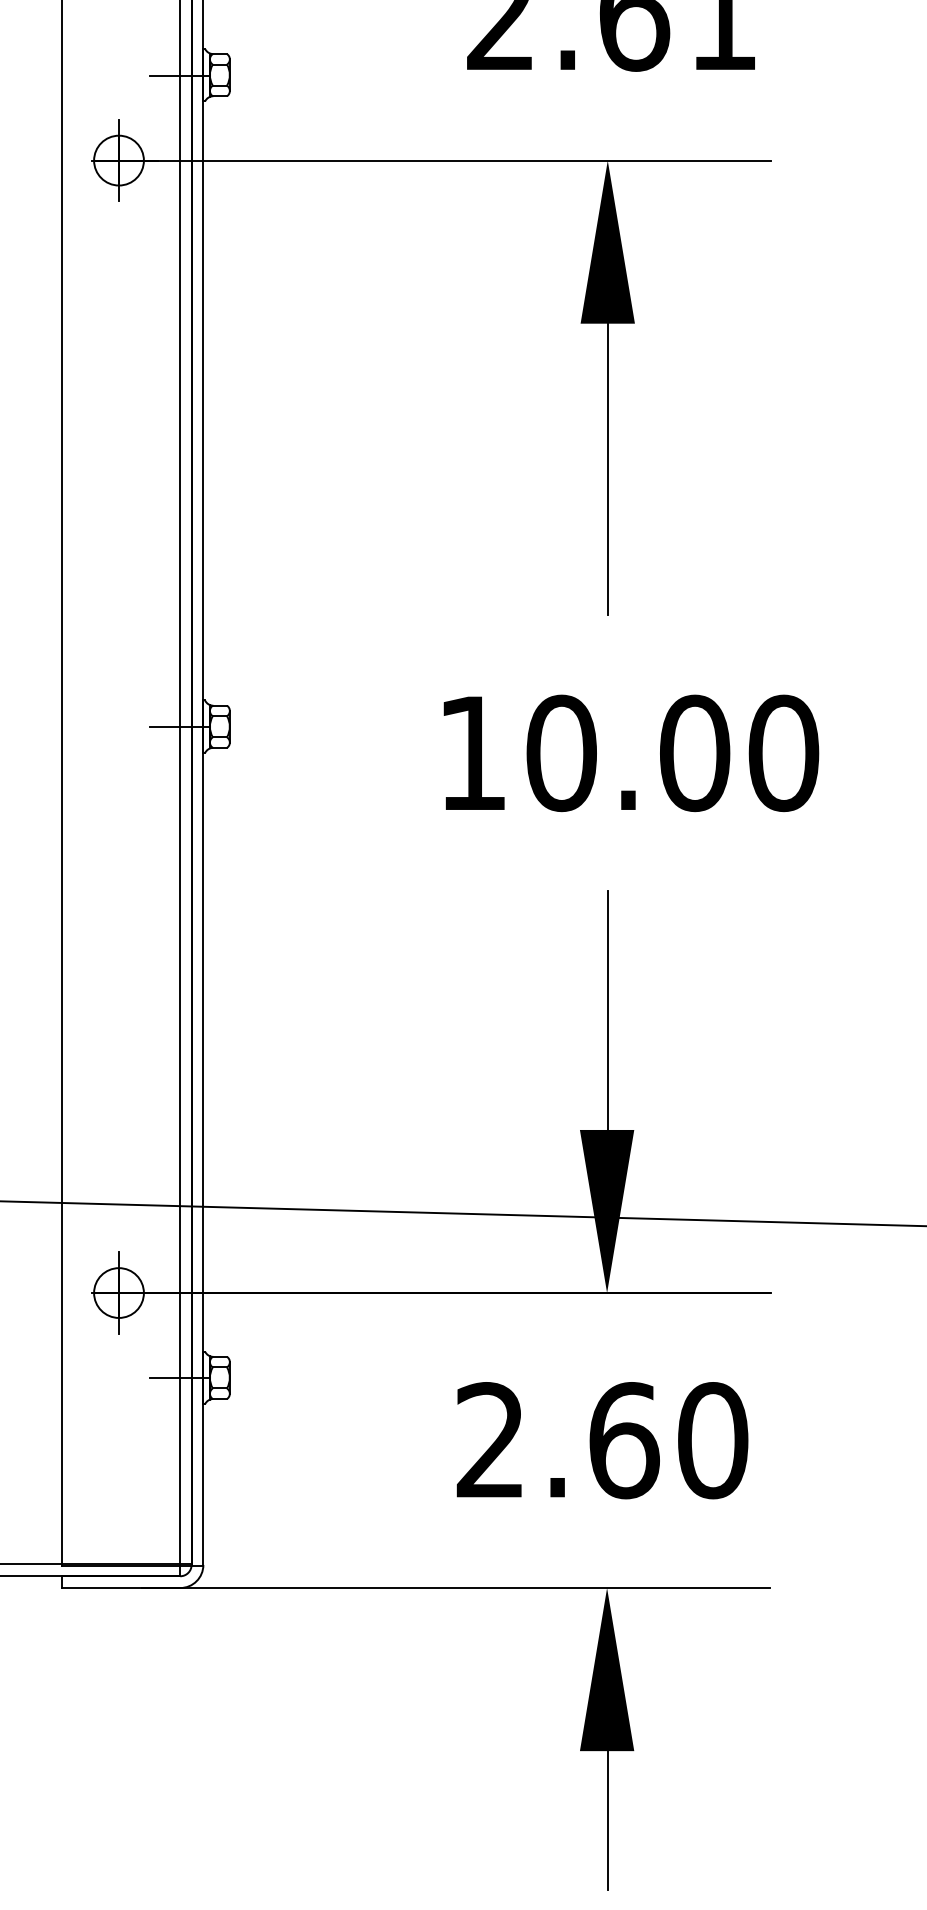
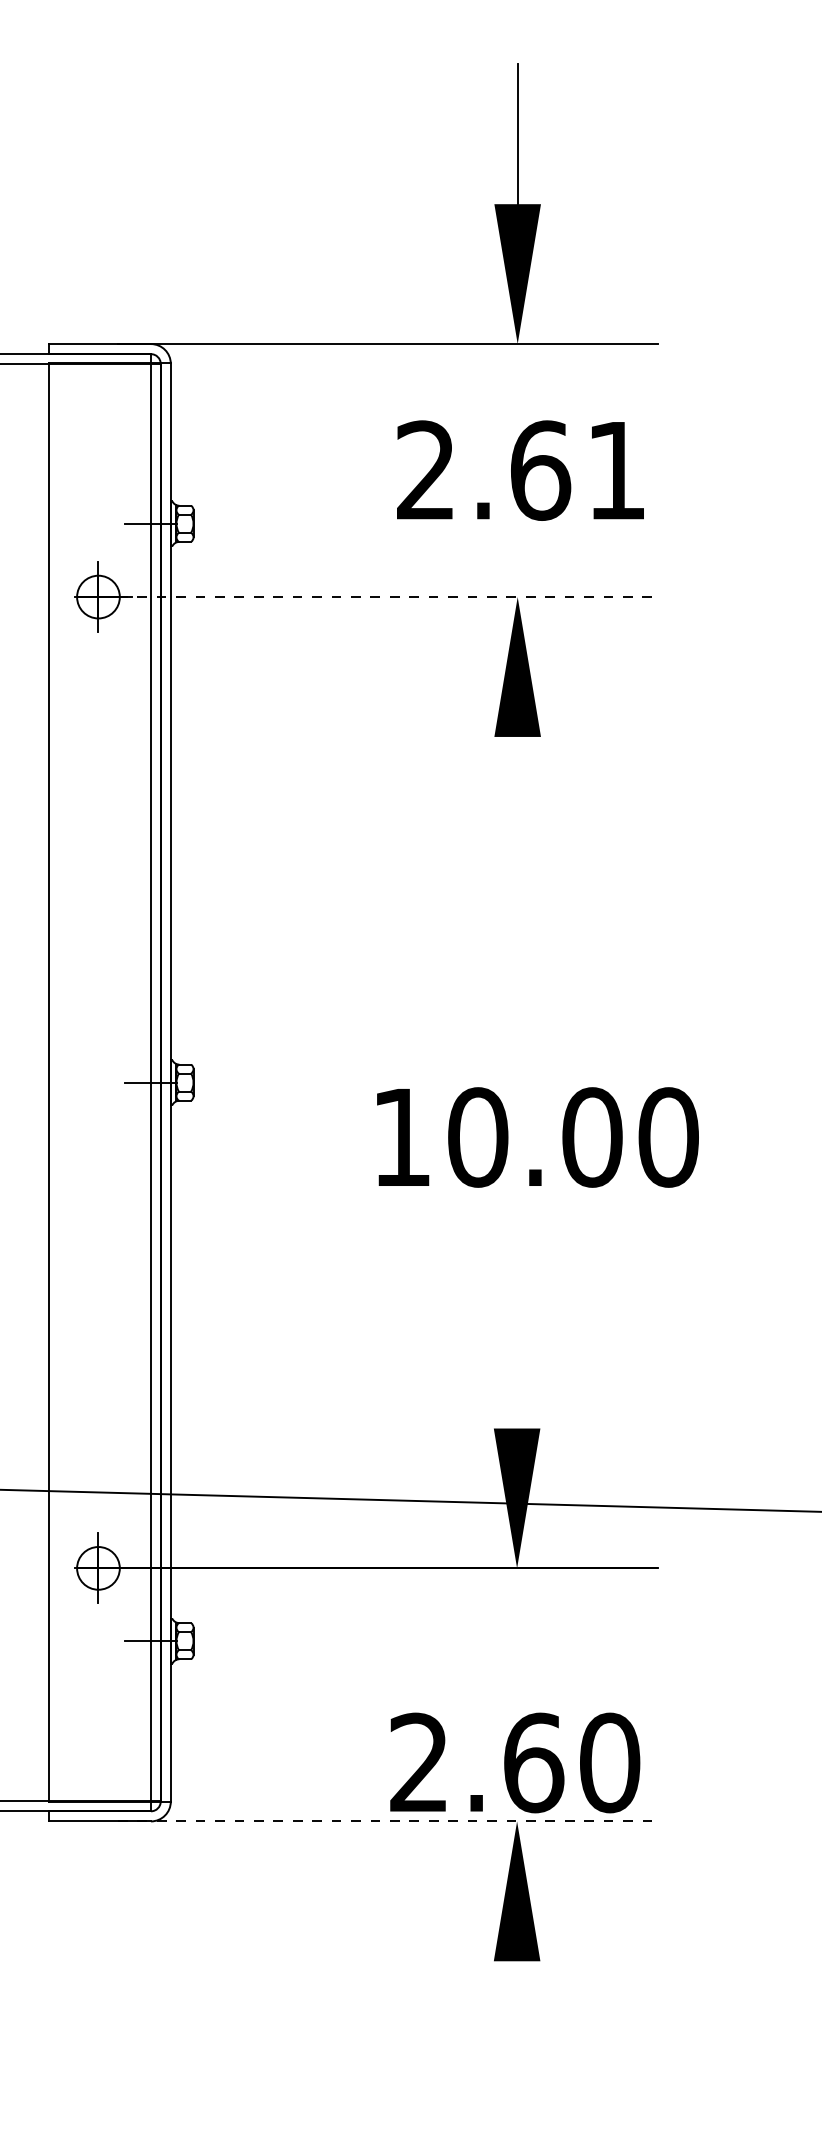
line: (445, 161) -> (378, 597), solid -> dashed
line: (607, 468) -> (517, 861), removed
text: (630, 753) -> (537, 1137), moved
line: (607, 1009) -> (517, 1325), removed
text: (602, 1440) -> (515, 1762), moved
line: (455, 1588) -> (387, 1821), solid -> dashed
line: (607, 1808) -> (517, 2010), removed

